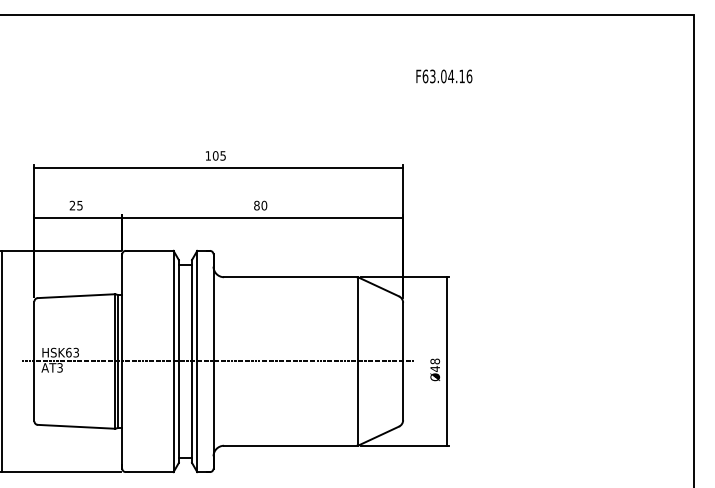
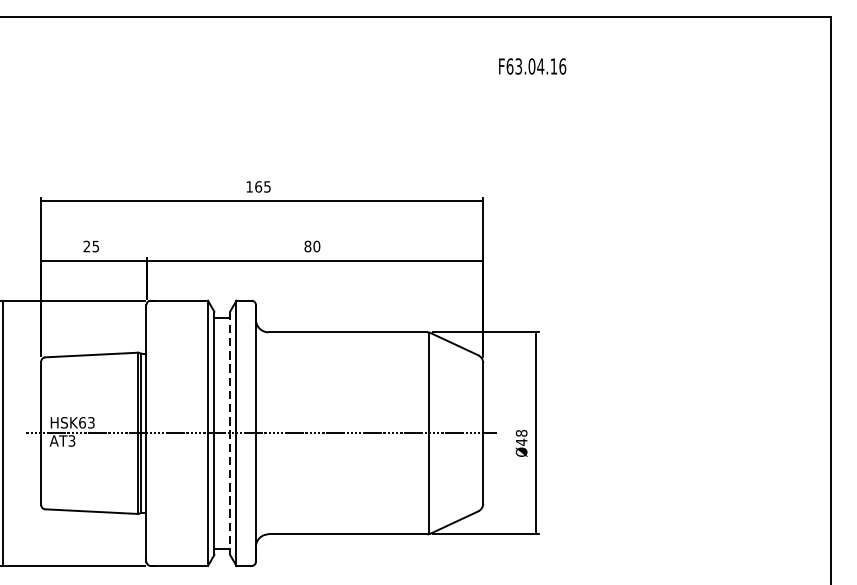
text: (444, 76) -> (532, 66), moved
text: (215, 155) -> (258, 186), 105 -> 165
line: (192, 361) -> (230, 433), solid -> dashed

